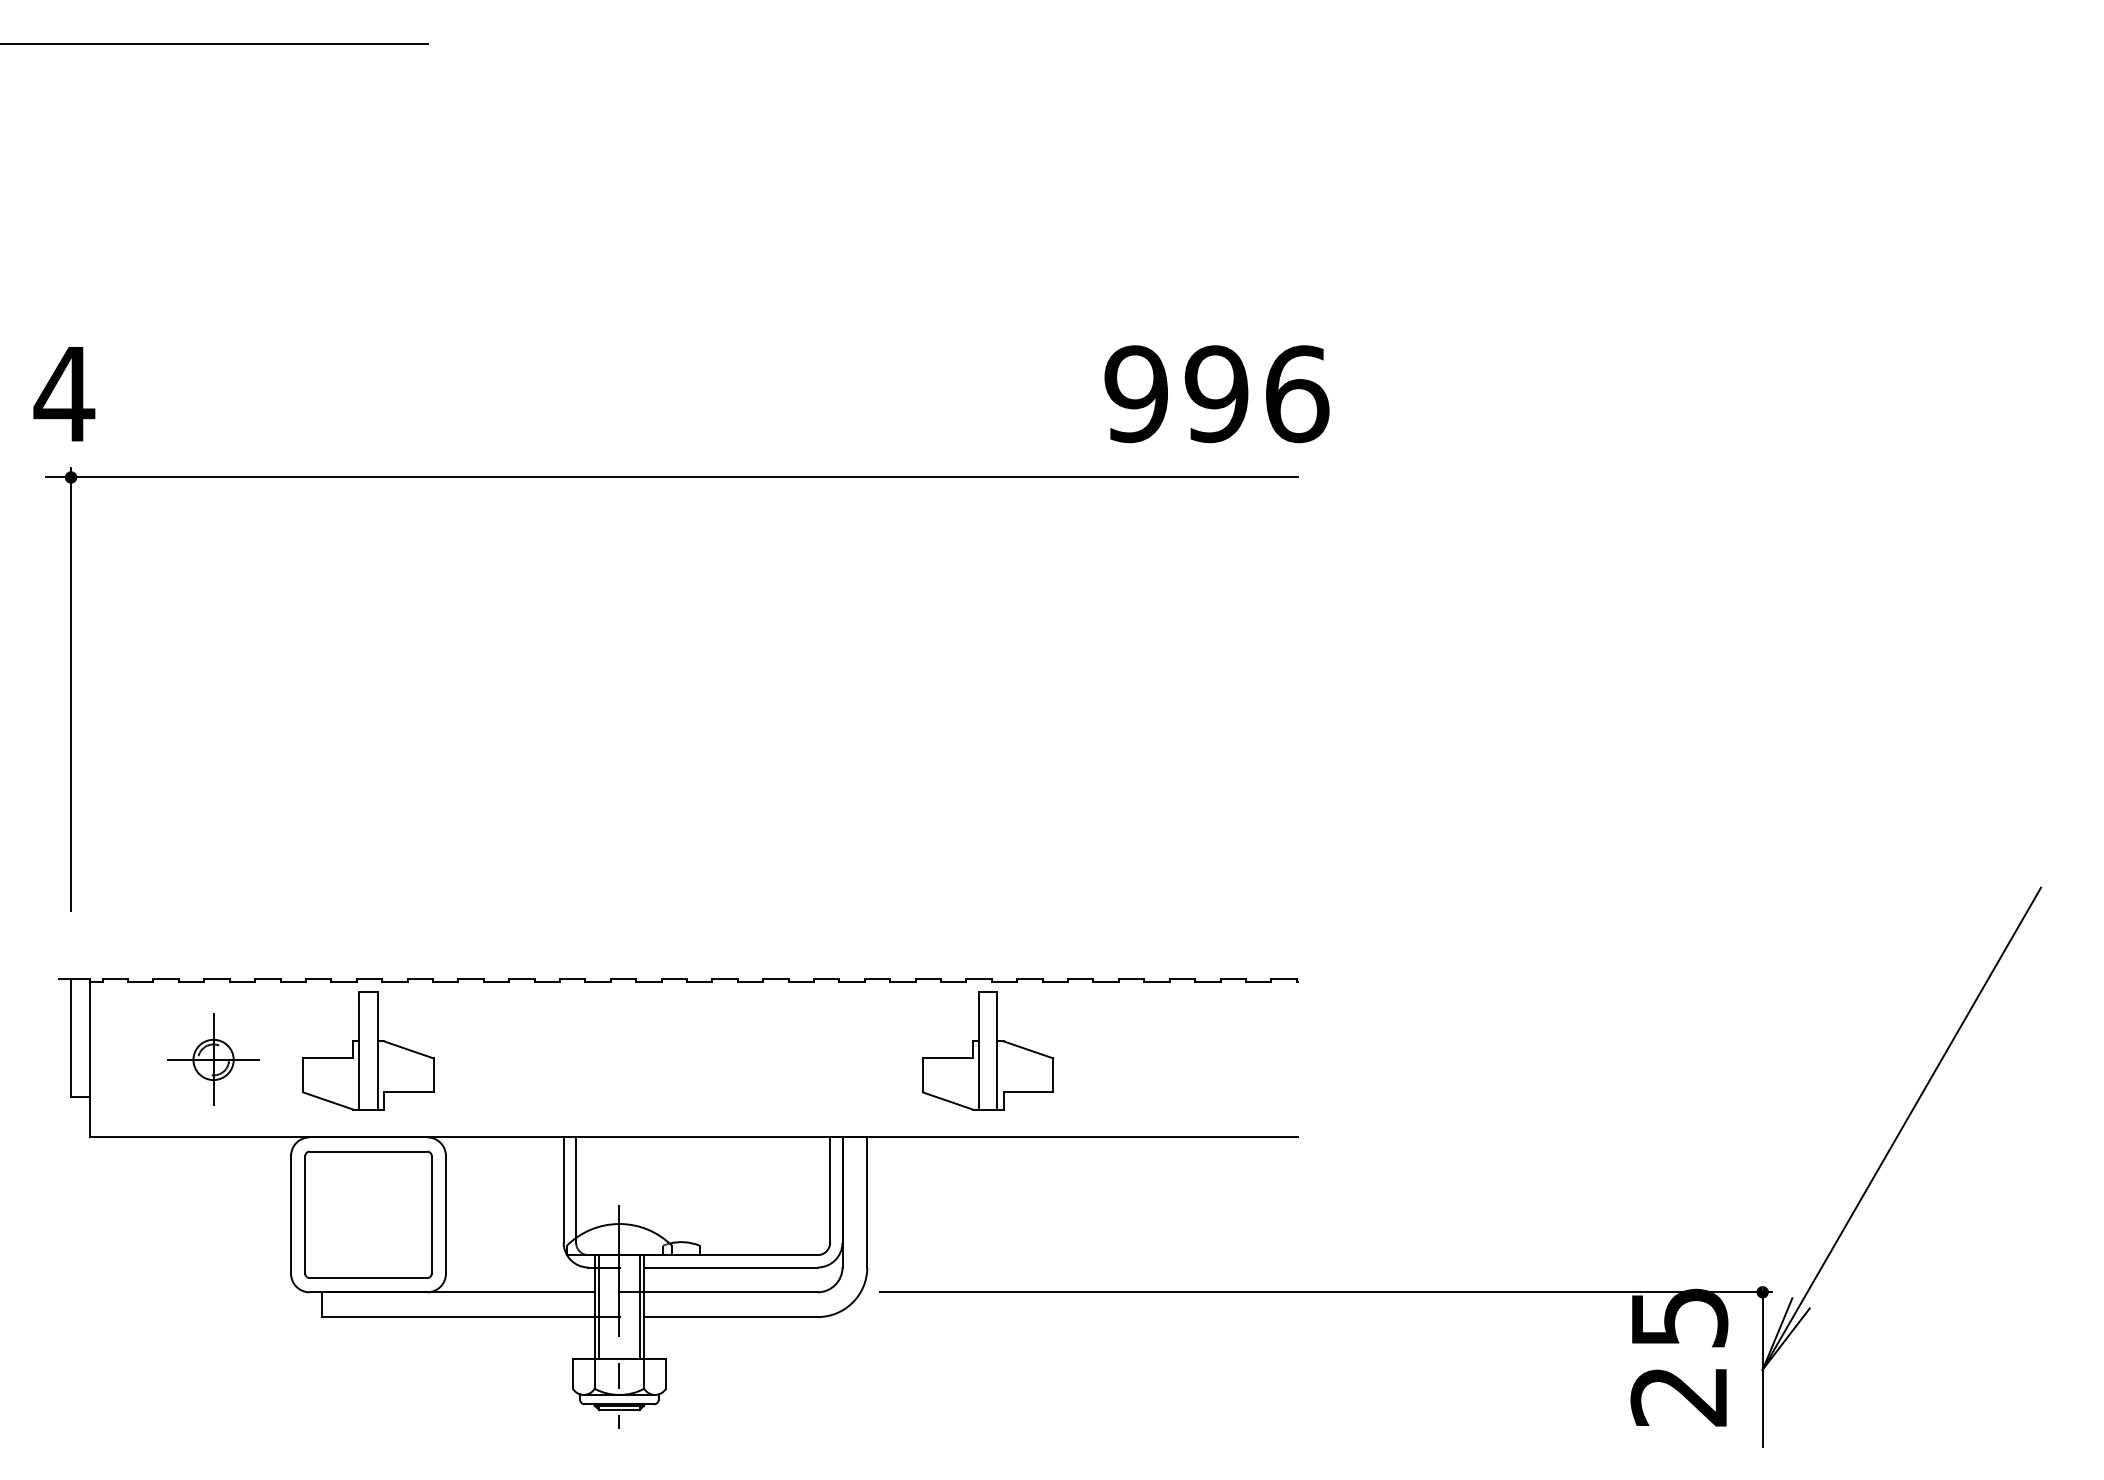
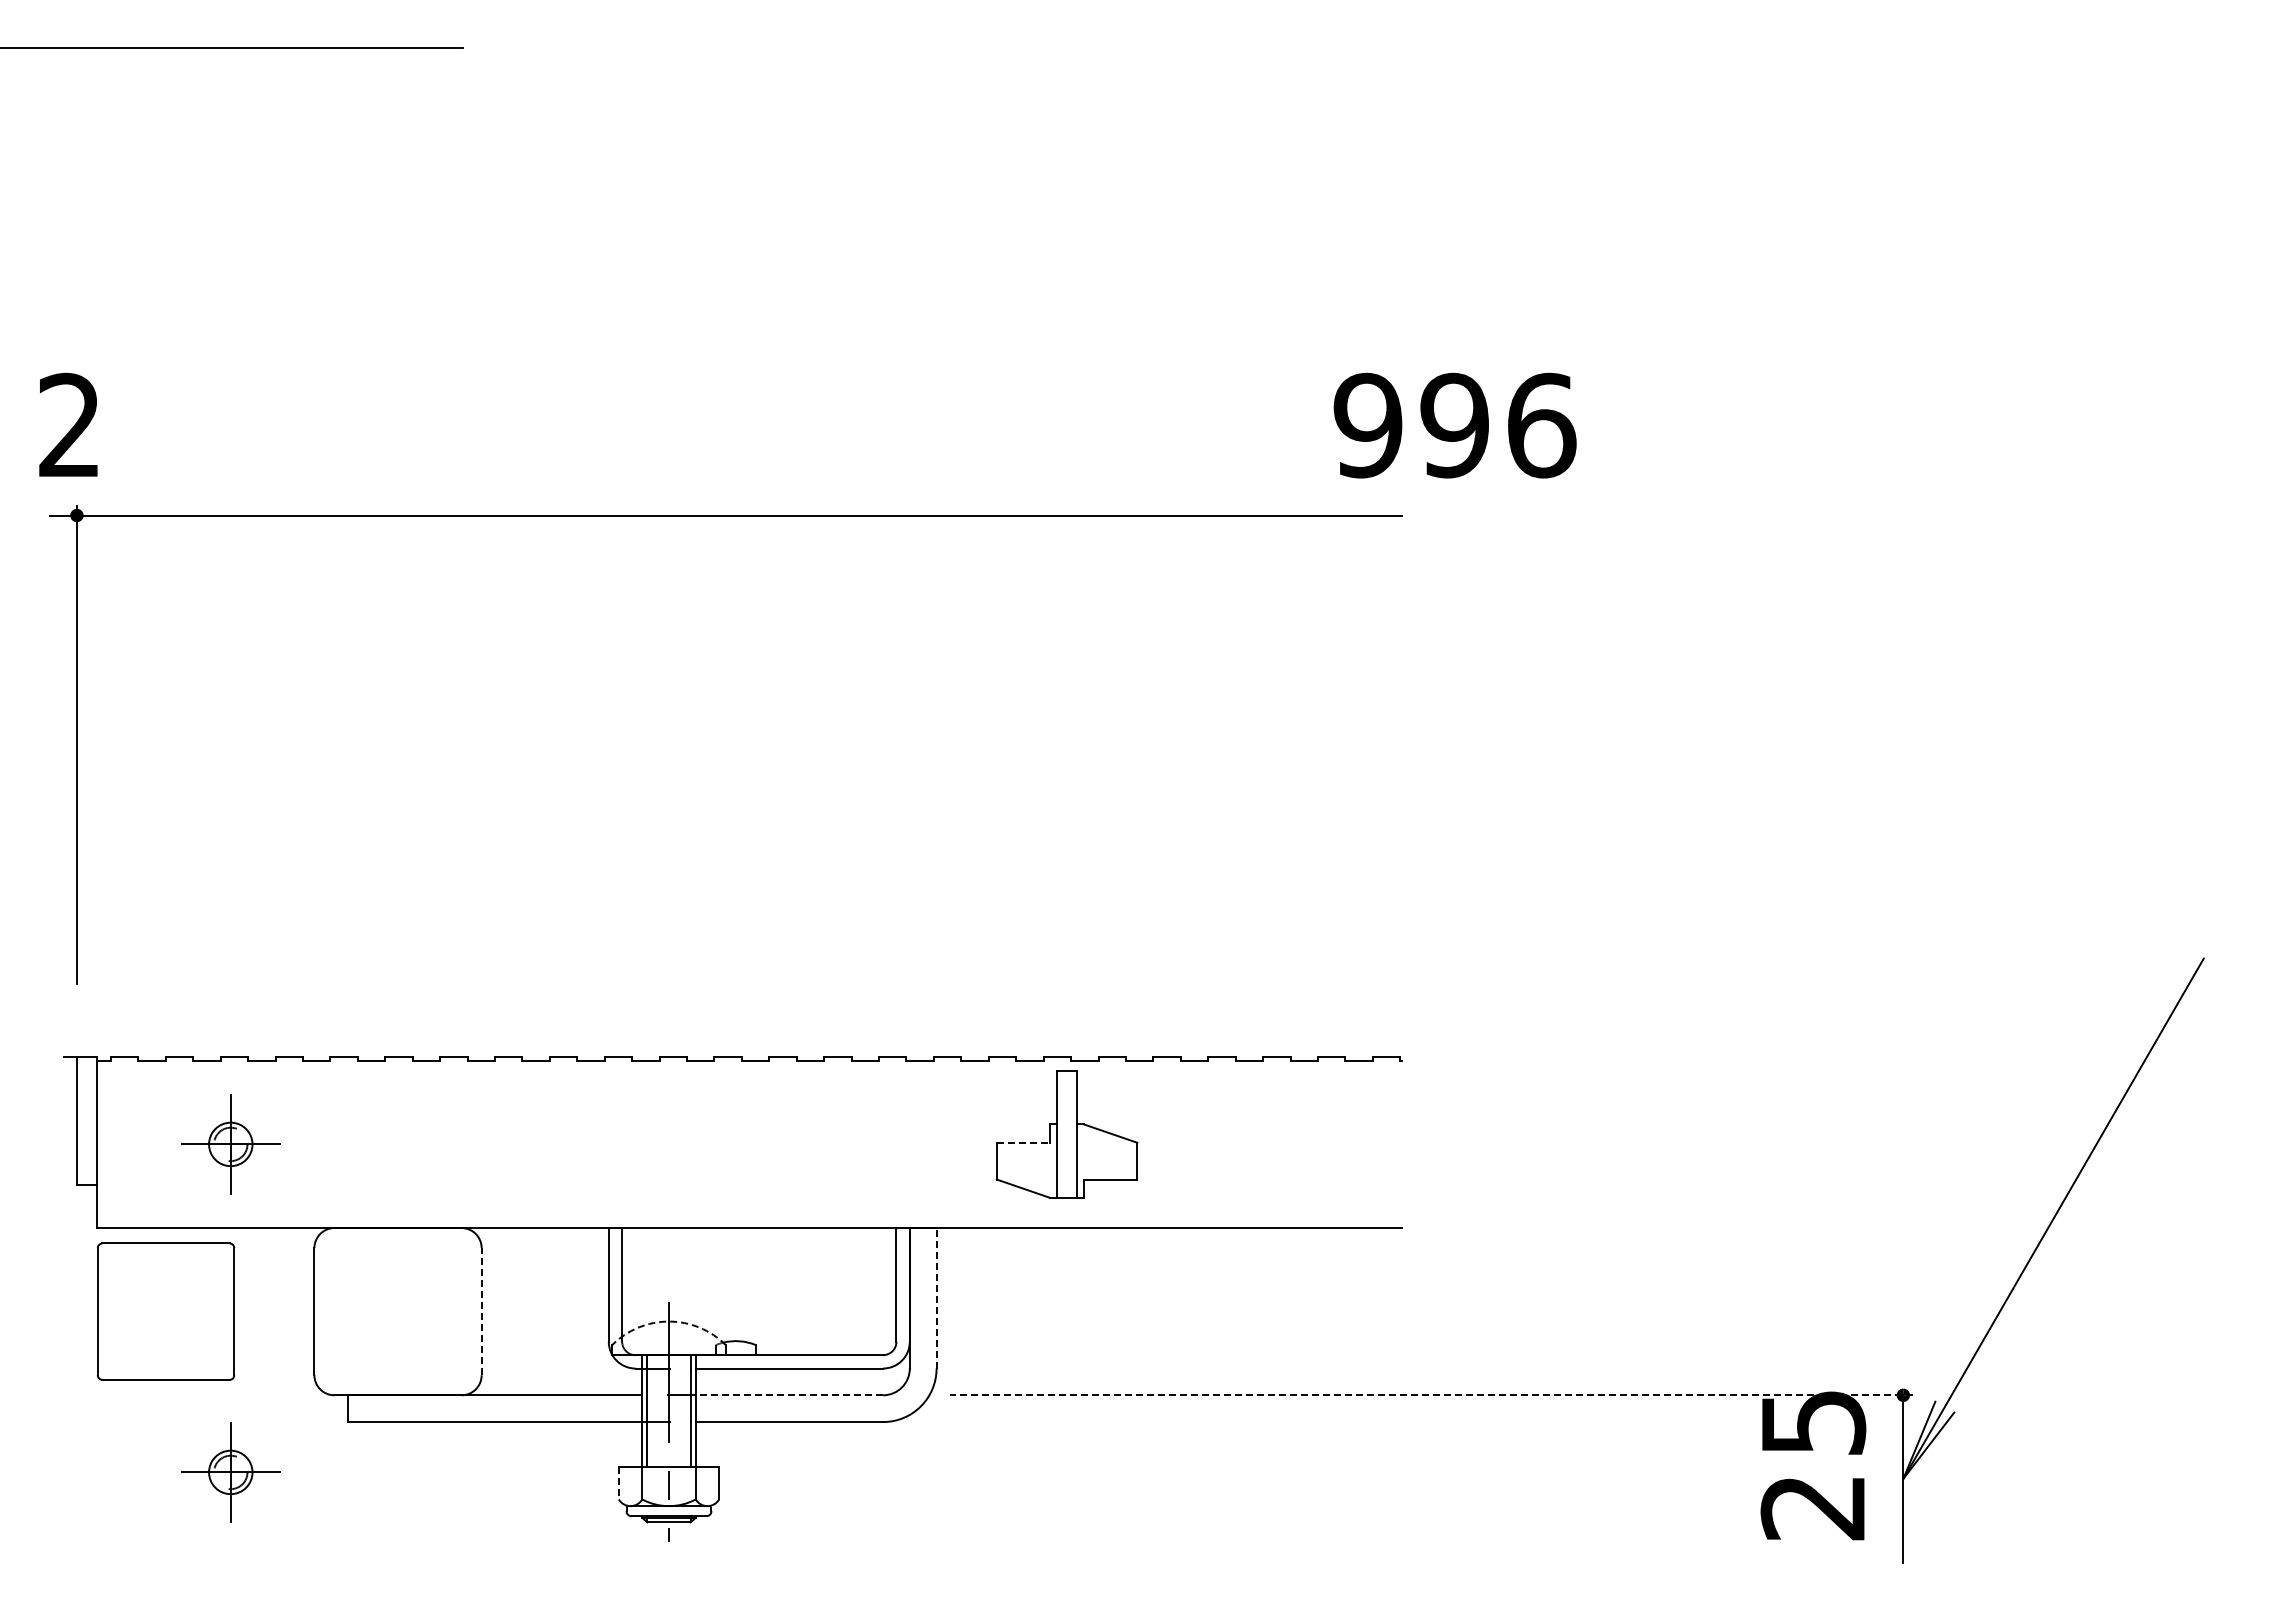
text: (64, 393) -> (69, 424), 4 -> 2
text: (1216, 394) -> (1454, 425), moved
part: (368, 1050) -> (397, 1134), removed
line: (947, 1058) -> (1023, 1142), solid -> dashed
line: (867, 1201) -> (936, 1297), solid -> dashed
part: (368, 1214) -> (166, 1311), moved
line: (445, 1214) -> (481, 1311), solid -> dashed
arc: (619, 1223) -> (668, 1321), solid -> dashed
line: (731, 1292) -> (789, 1395), solid -> dashed
line: (1325, 1292) -> (1431, 1395), solid -> dashed
part: (213, 1363) -> (230, 1472), added
line: (572, 1373) -> (618, 1483), solid -> dashed

